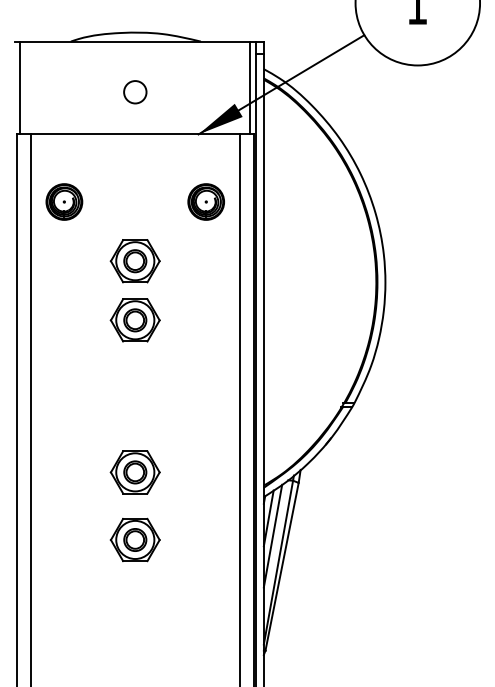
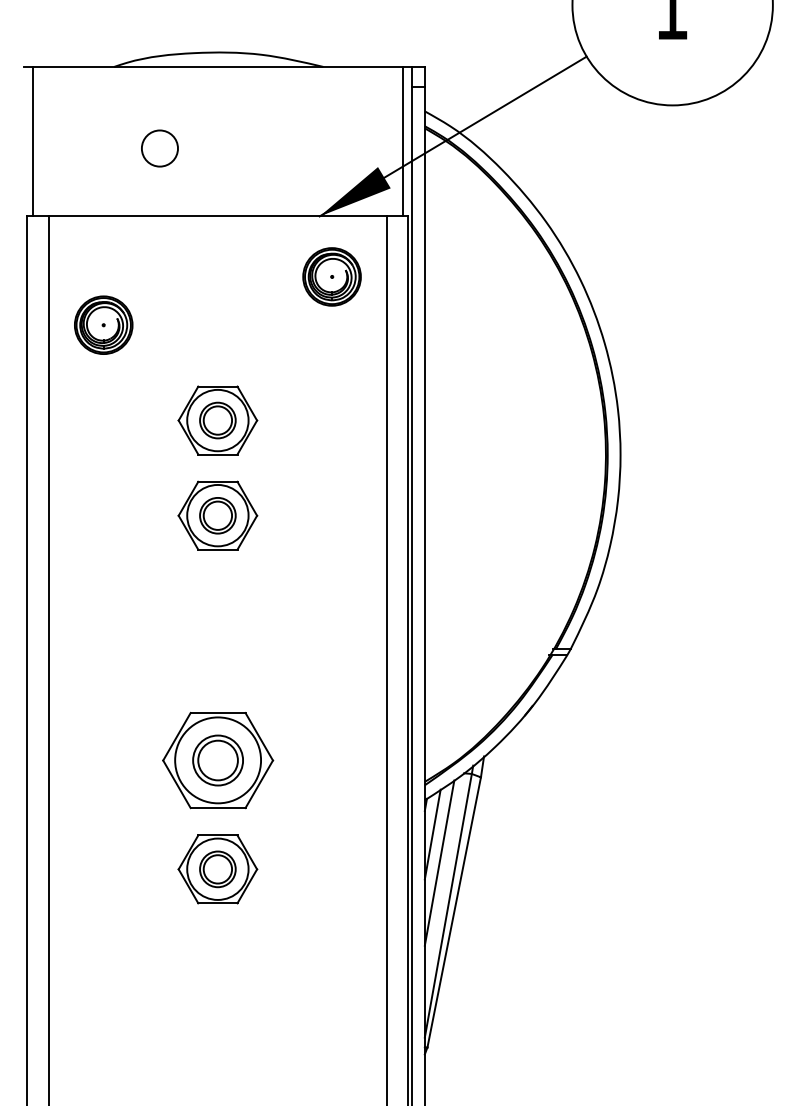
circle: (135, 92) -> (160, 148), moved
part: (205, 201) -> (330, 276), moved
part: (134, 472) -> (216, 760), size x1.4

